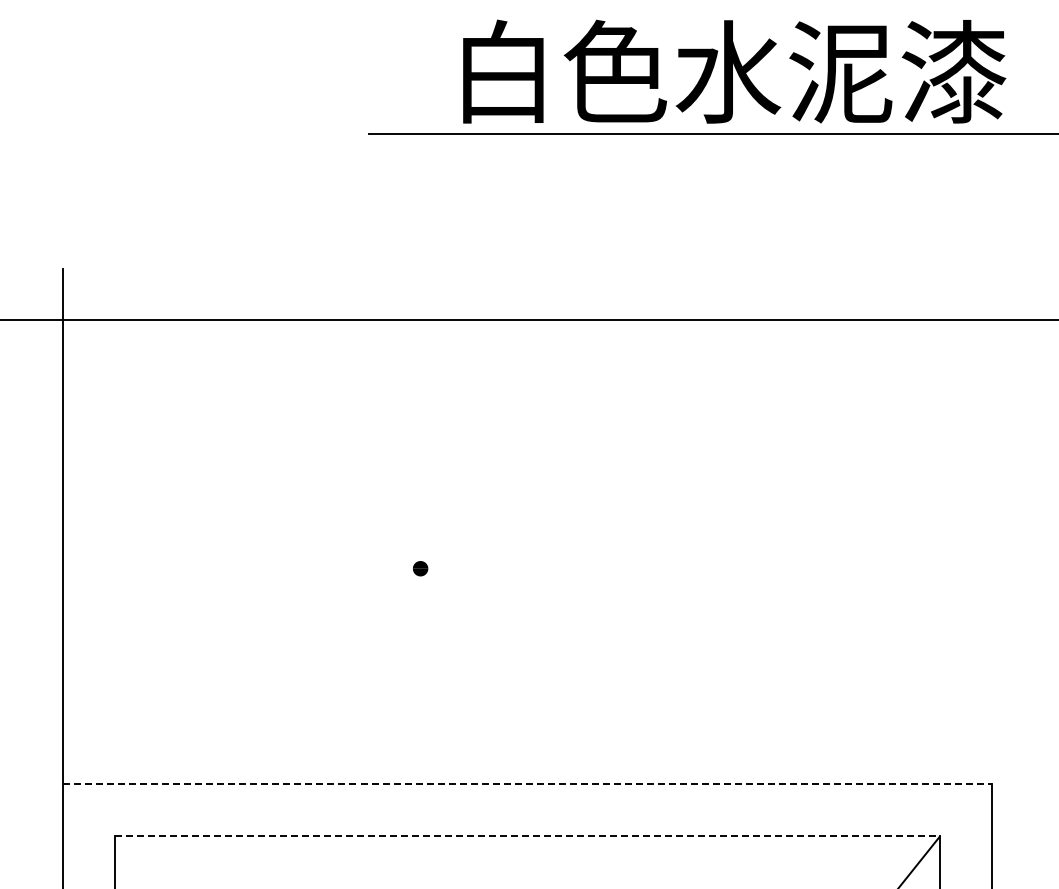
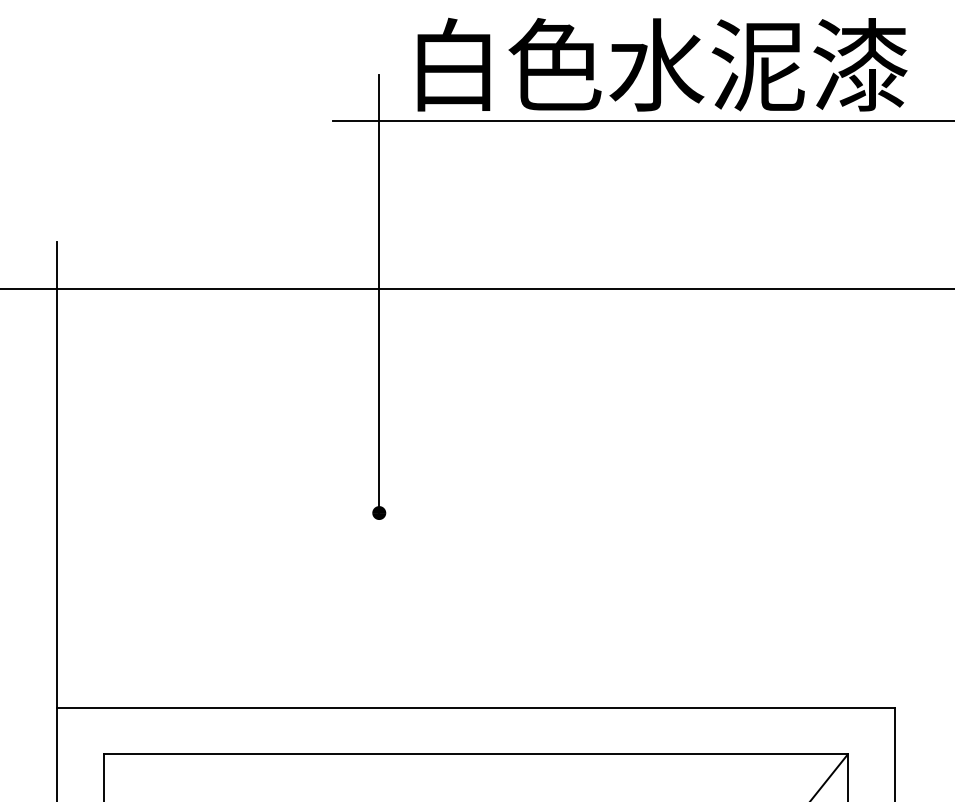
line: (420, 325) -> (379, 293), added
line: (528, 784) -> (476, 707), dashed -> solid
line: (527, 835) -> (475, 753), dashed -> solid

